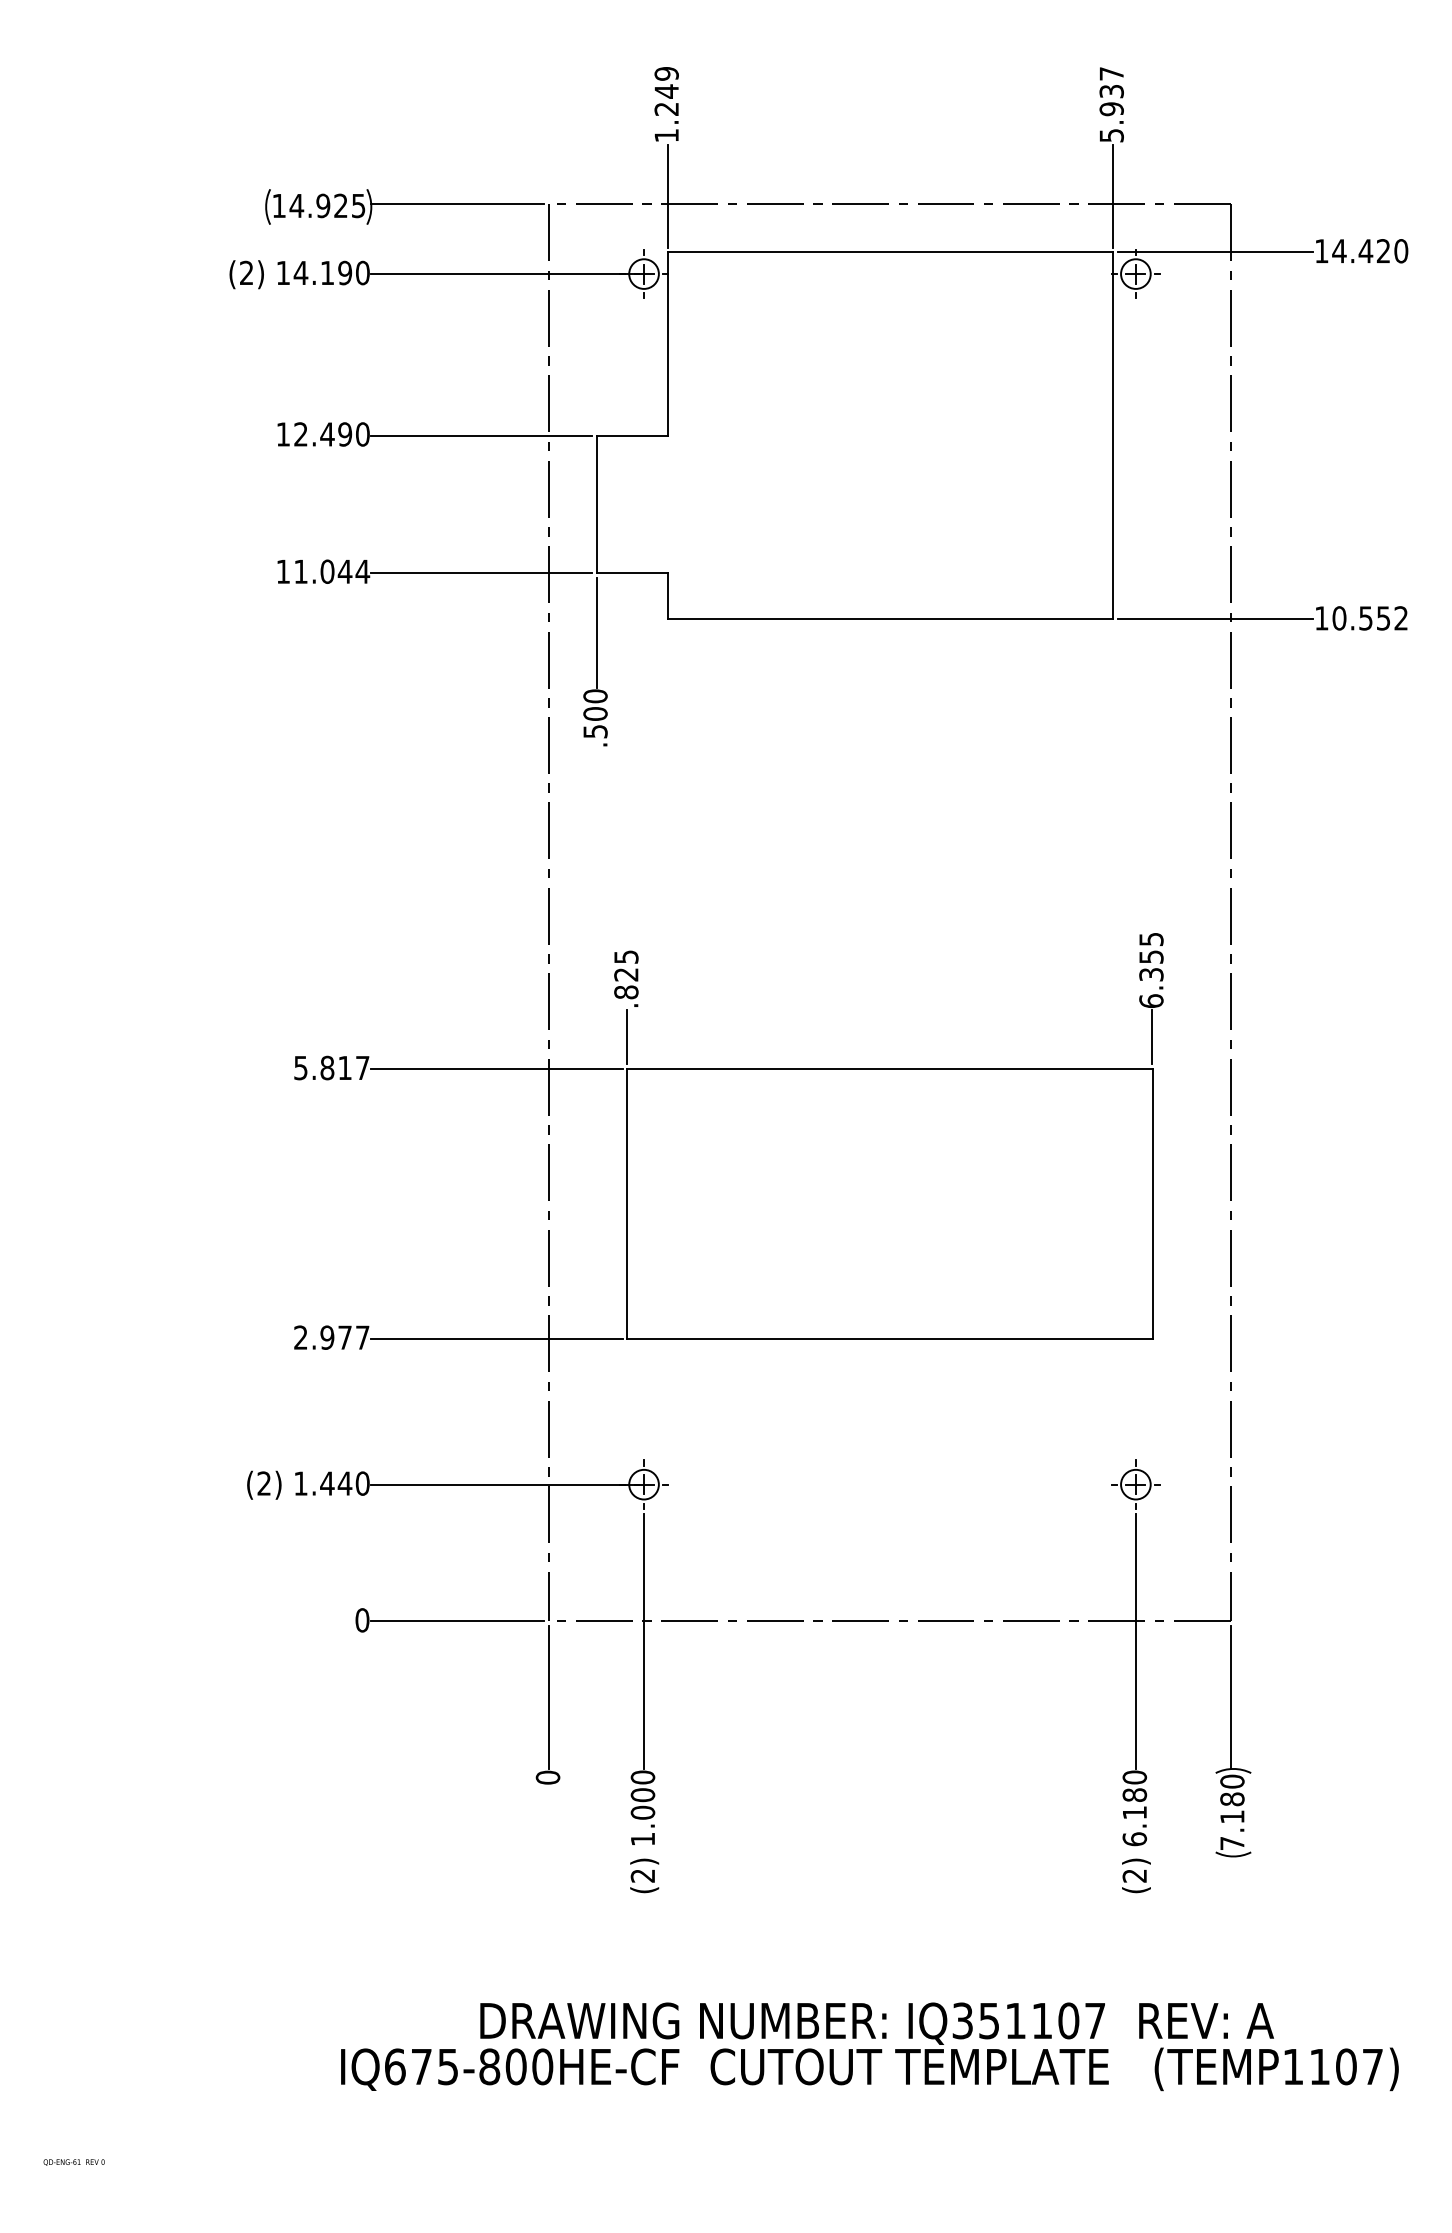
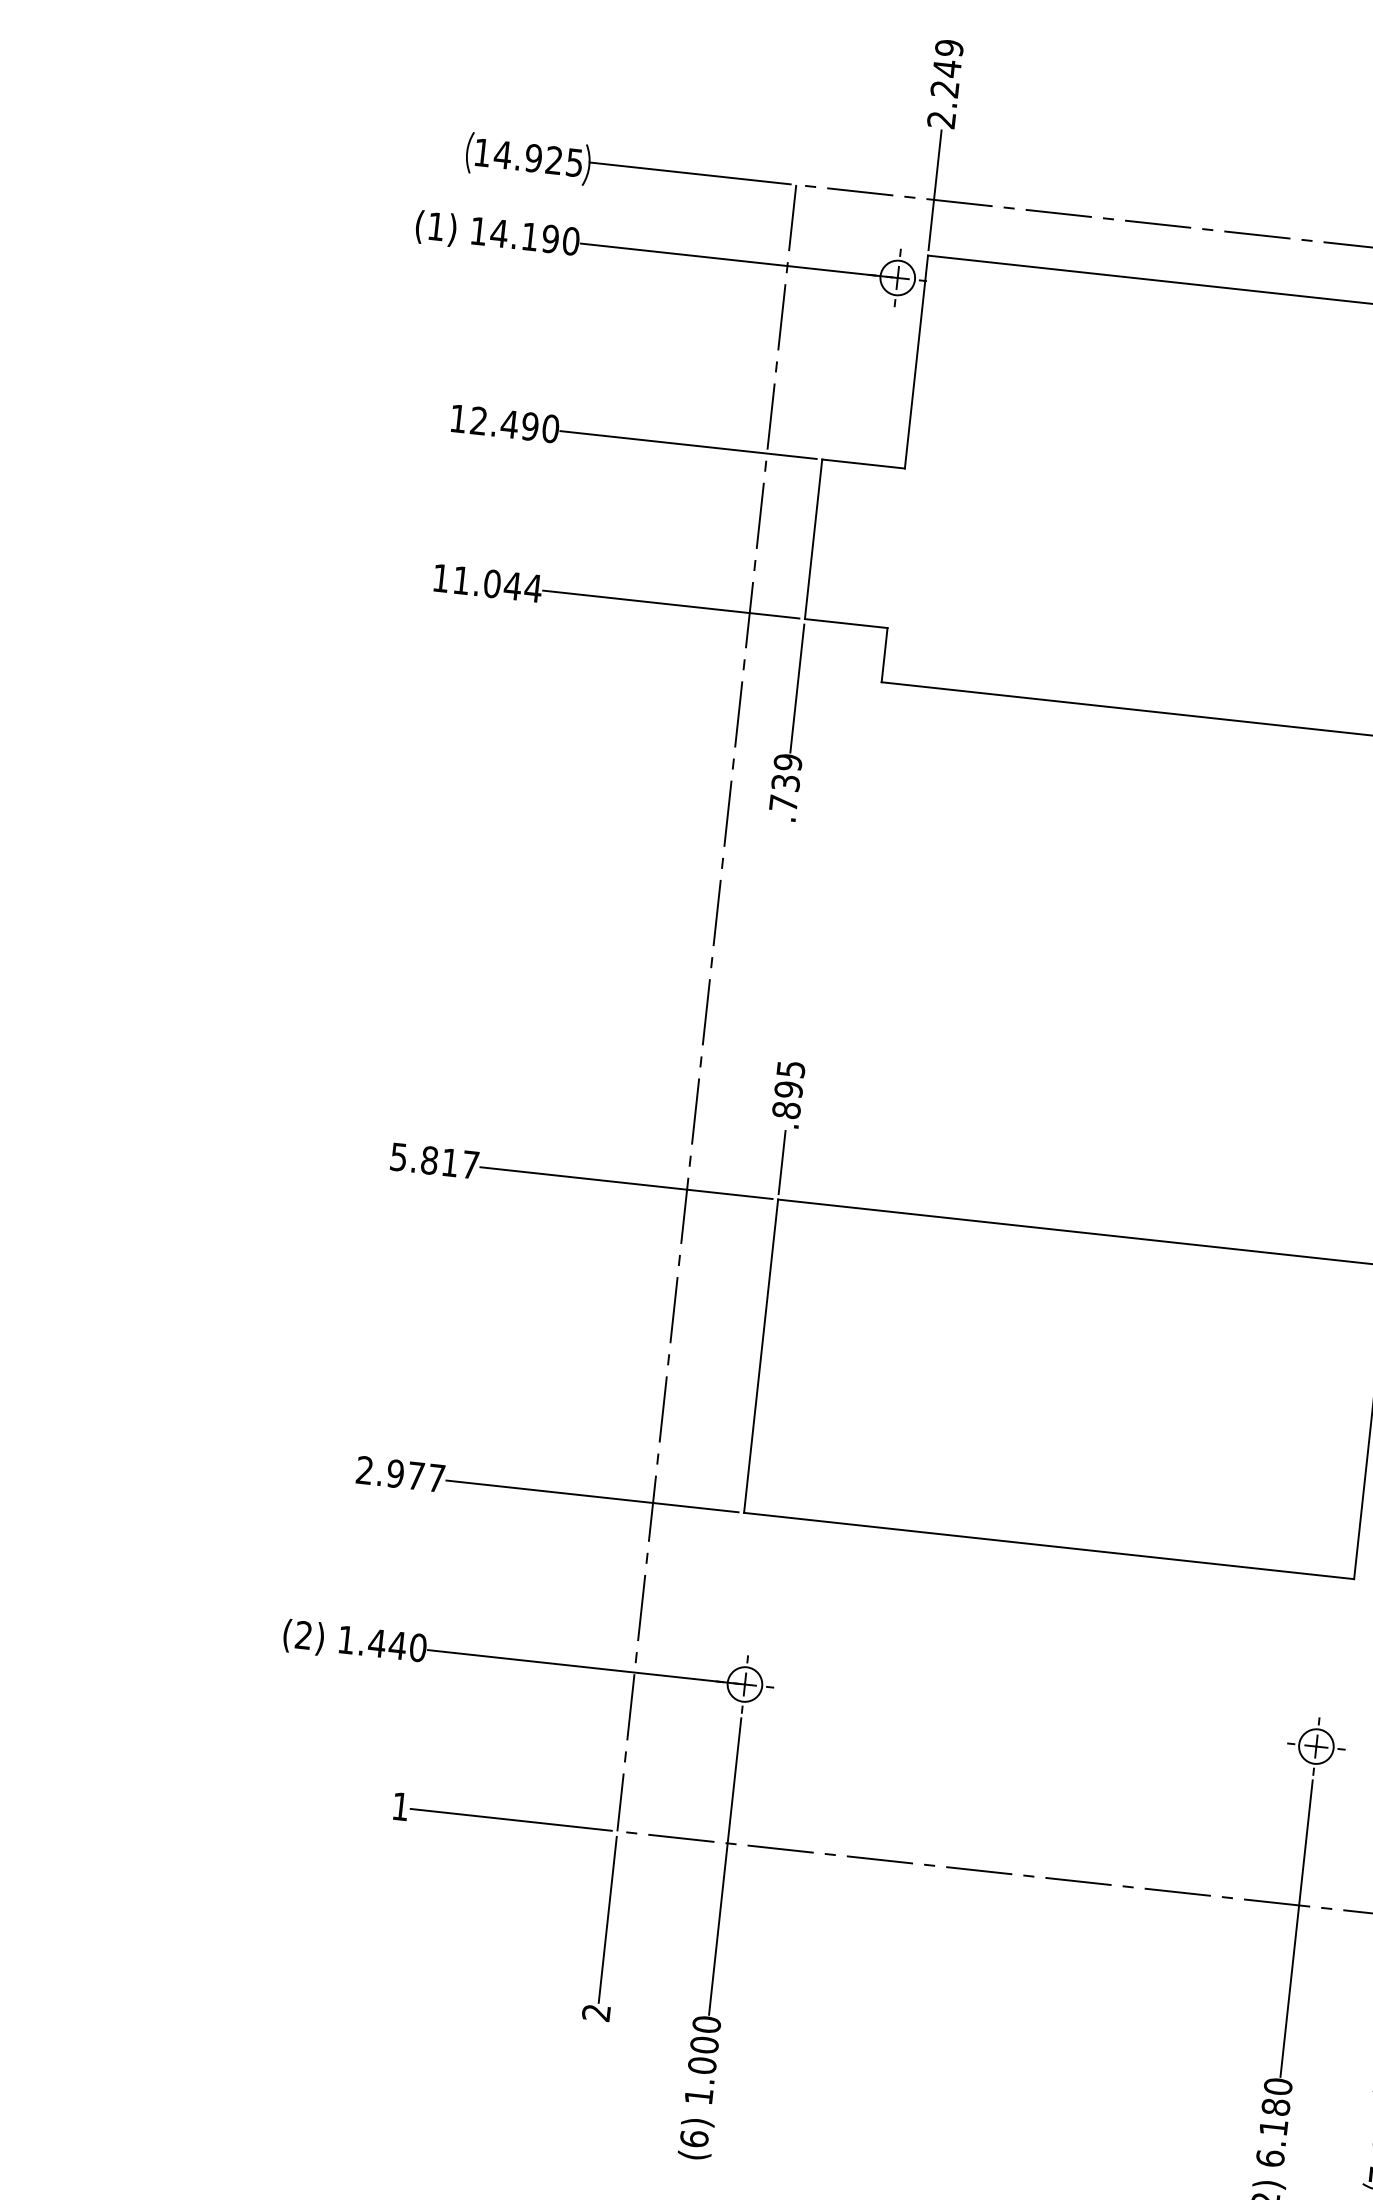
text: (666, 135) -> (941, 119), 1.249 -> 2.249
text: (246, 272) -> (436, 225), (2) -> (1)
text: (595, 713) -> (785, 782), .500 -> .739
text: (626, 974) -> (788, 1089), .825 -> .895
text: (362, 1620) -> (400, 1806), 0 -> 1
text: (547, 1777) -> (595, 2012), 0 -> 2
text: (642, 1875) -> (693, 2138), (2) -> (6)

